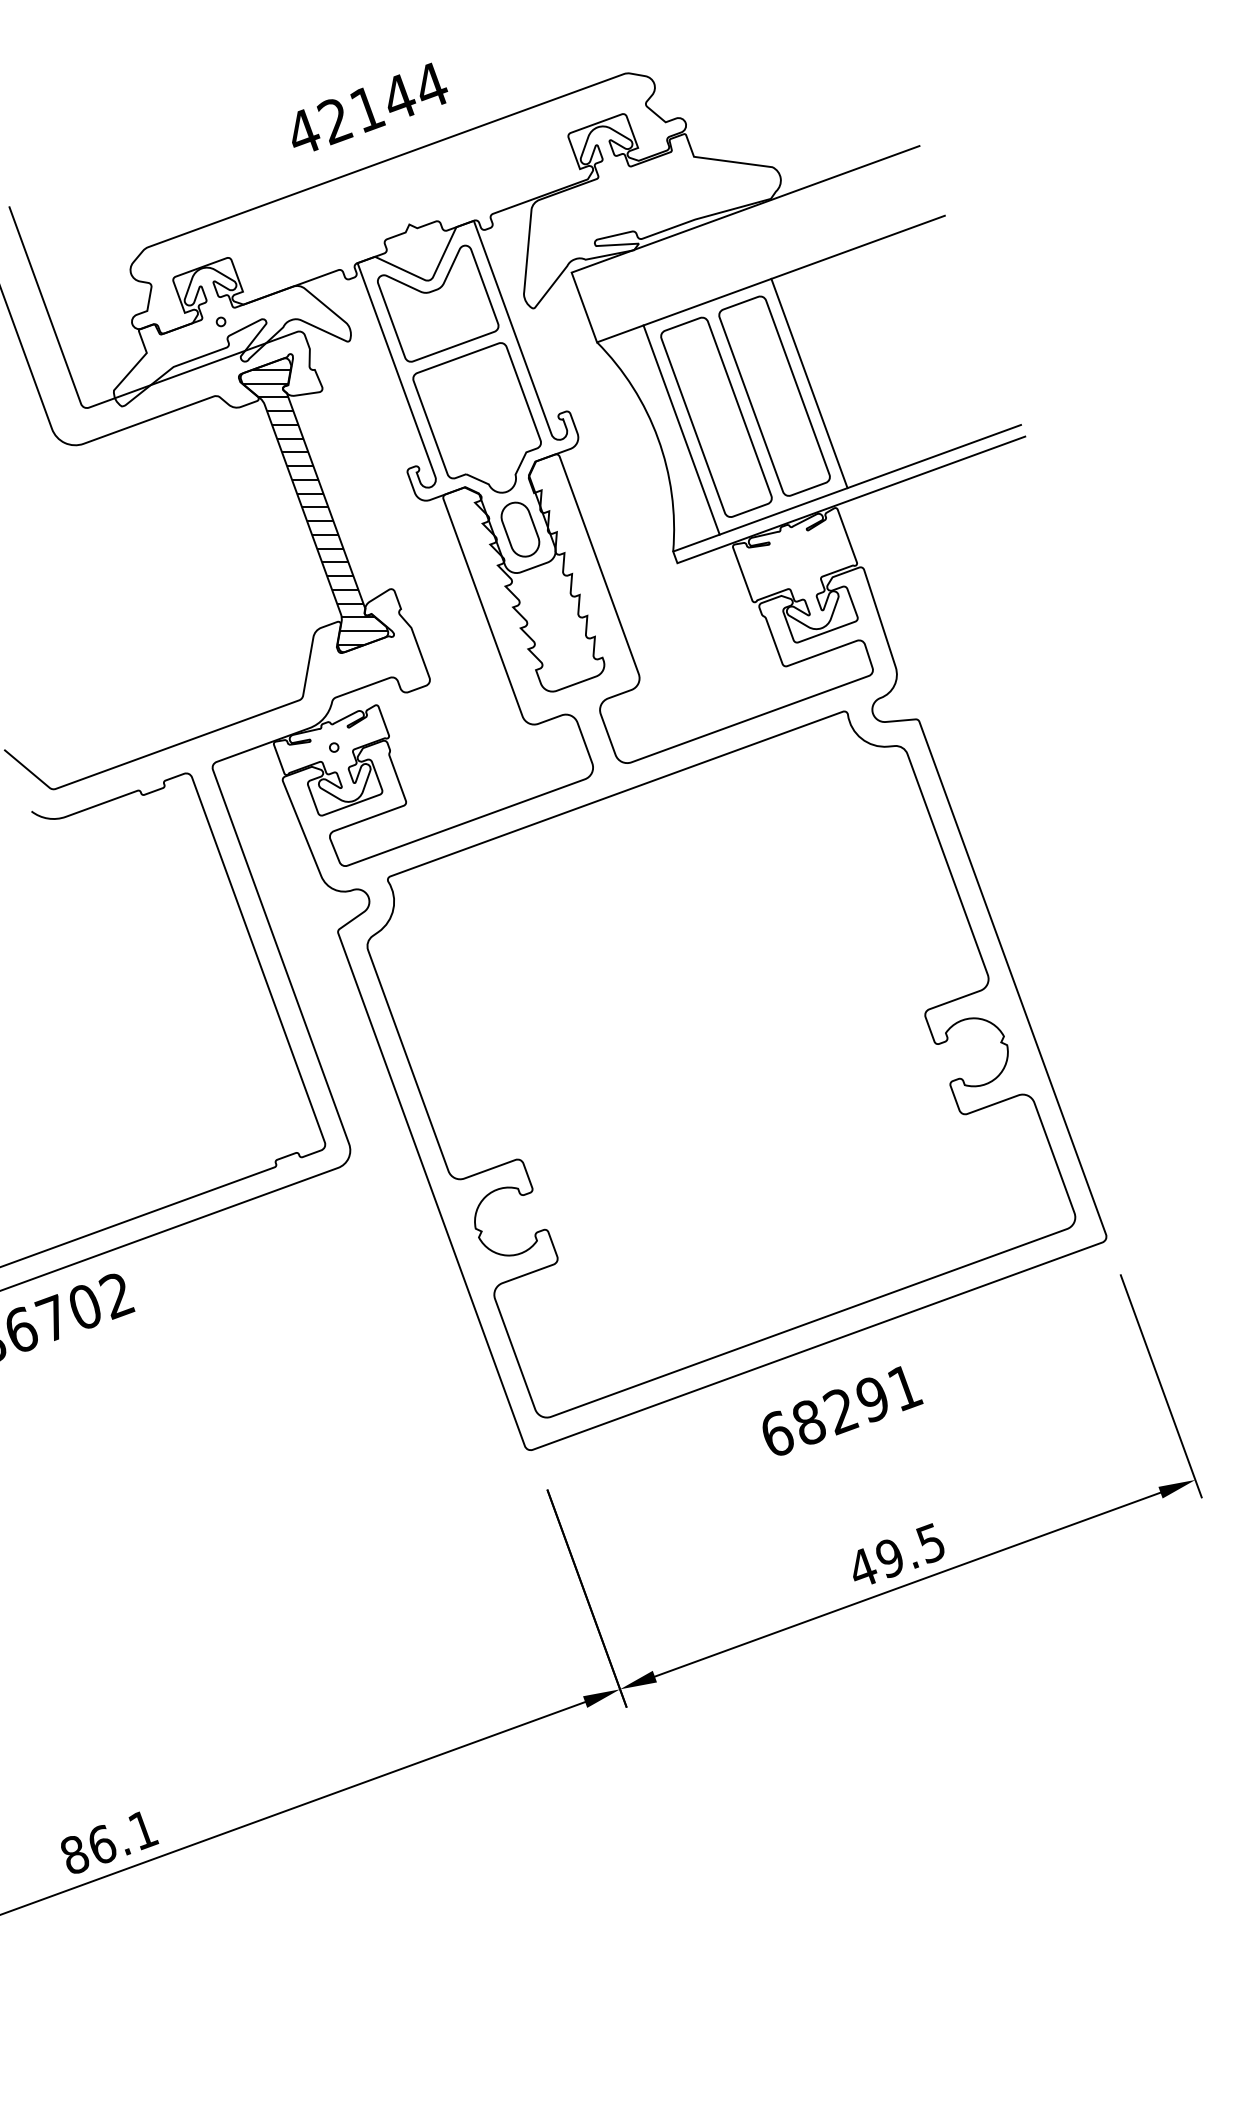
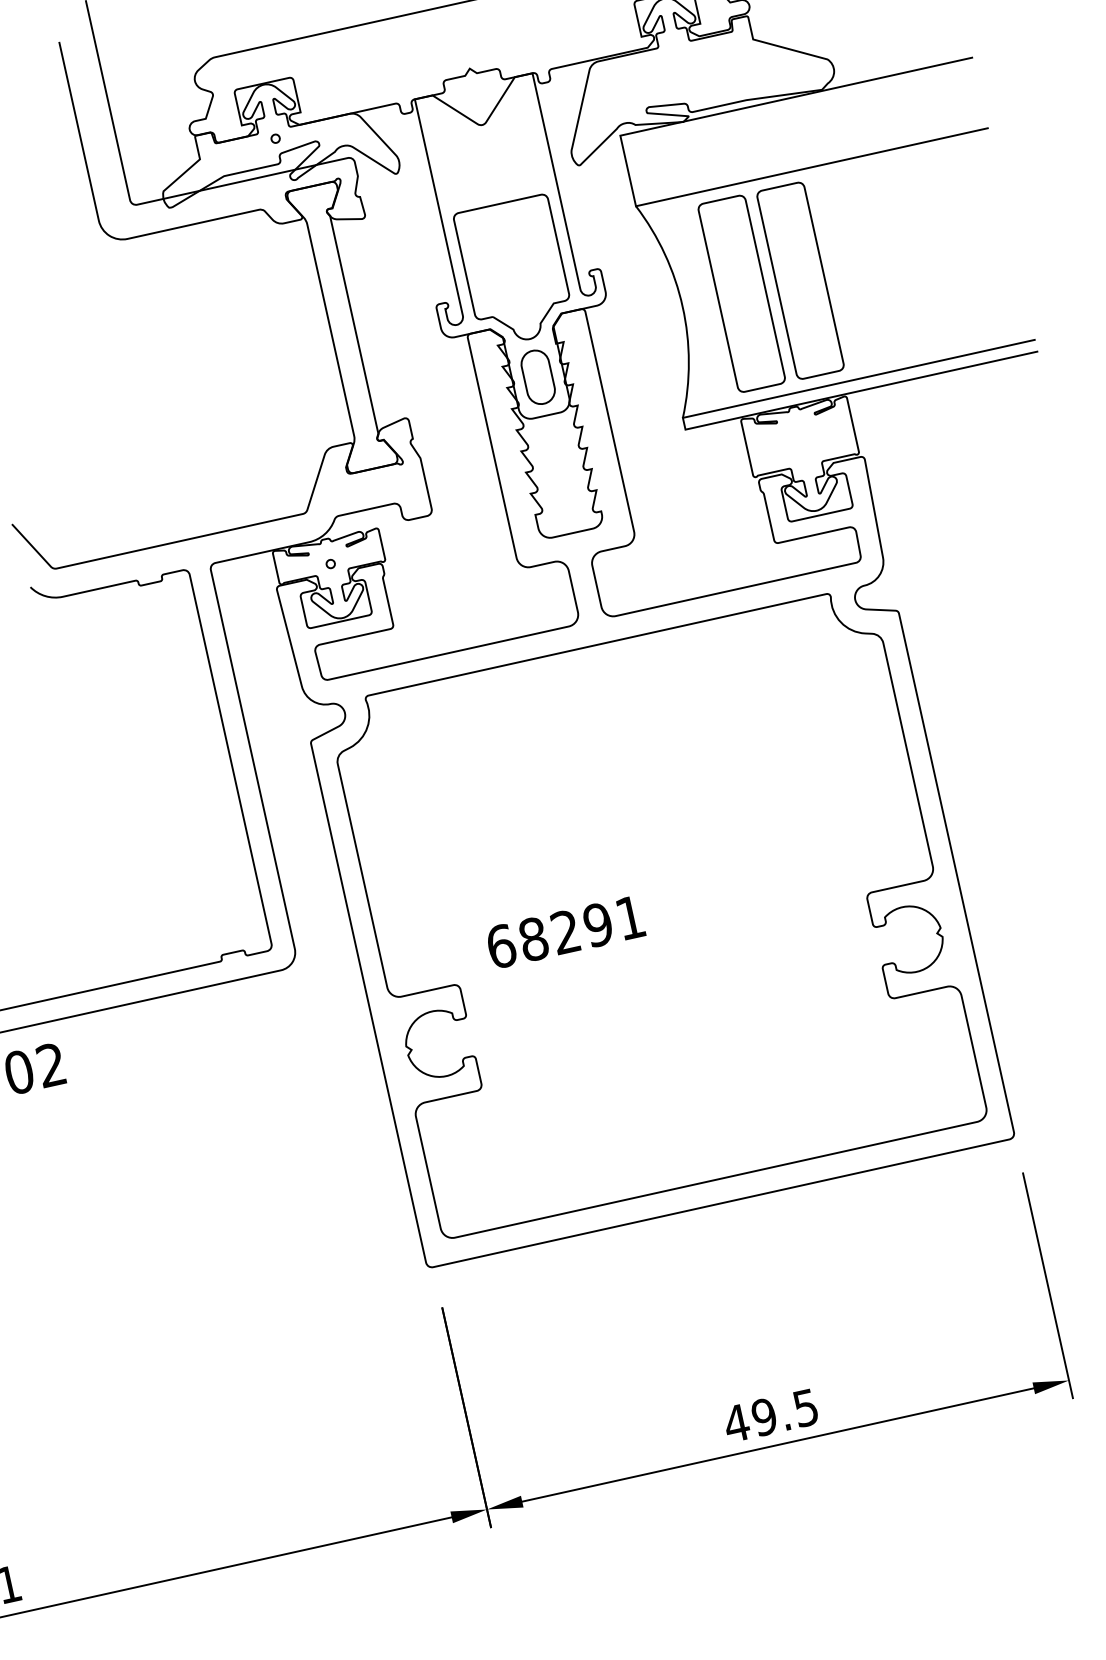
part: (438, 303) -> (487, 148), removed
line: (809, 383) -> (835, 272), removed
line: (681, 429) -> (706, 301), removed
hatch: (314, 506) -> (342, 328), removed
text: (842, 1410) -> (567, 931), moved

